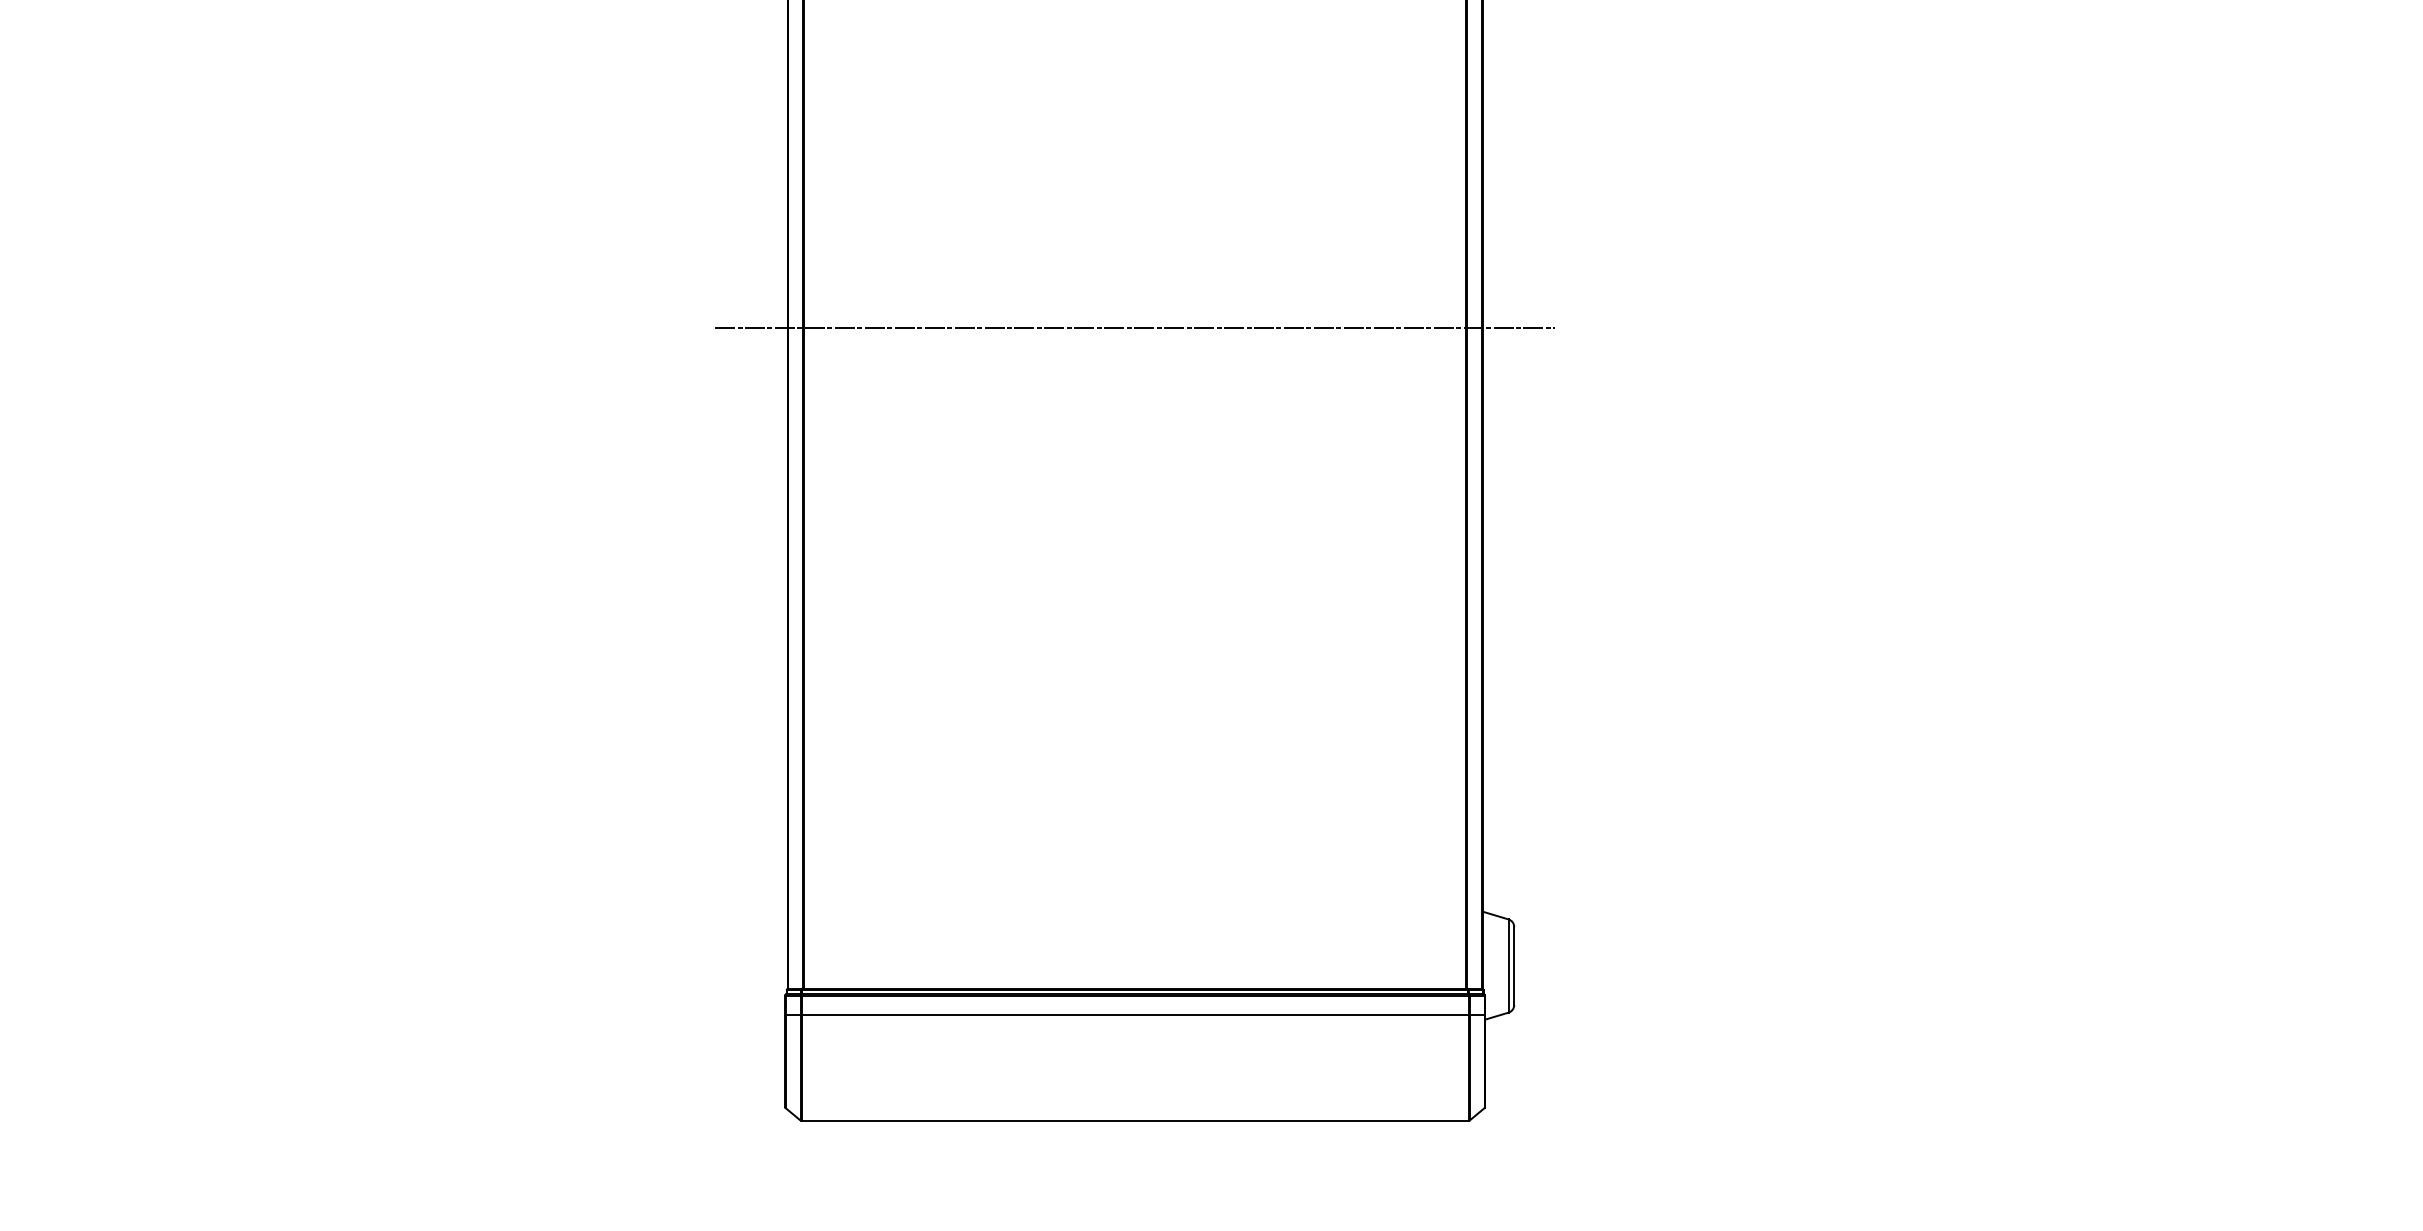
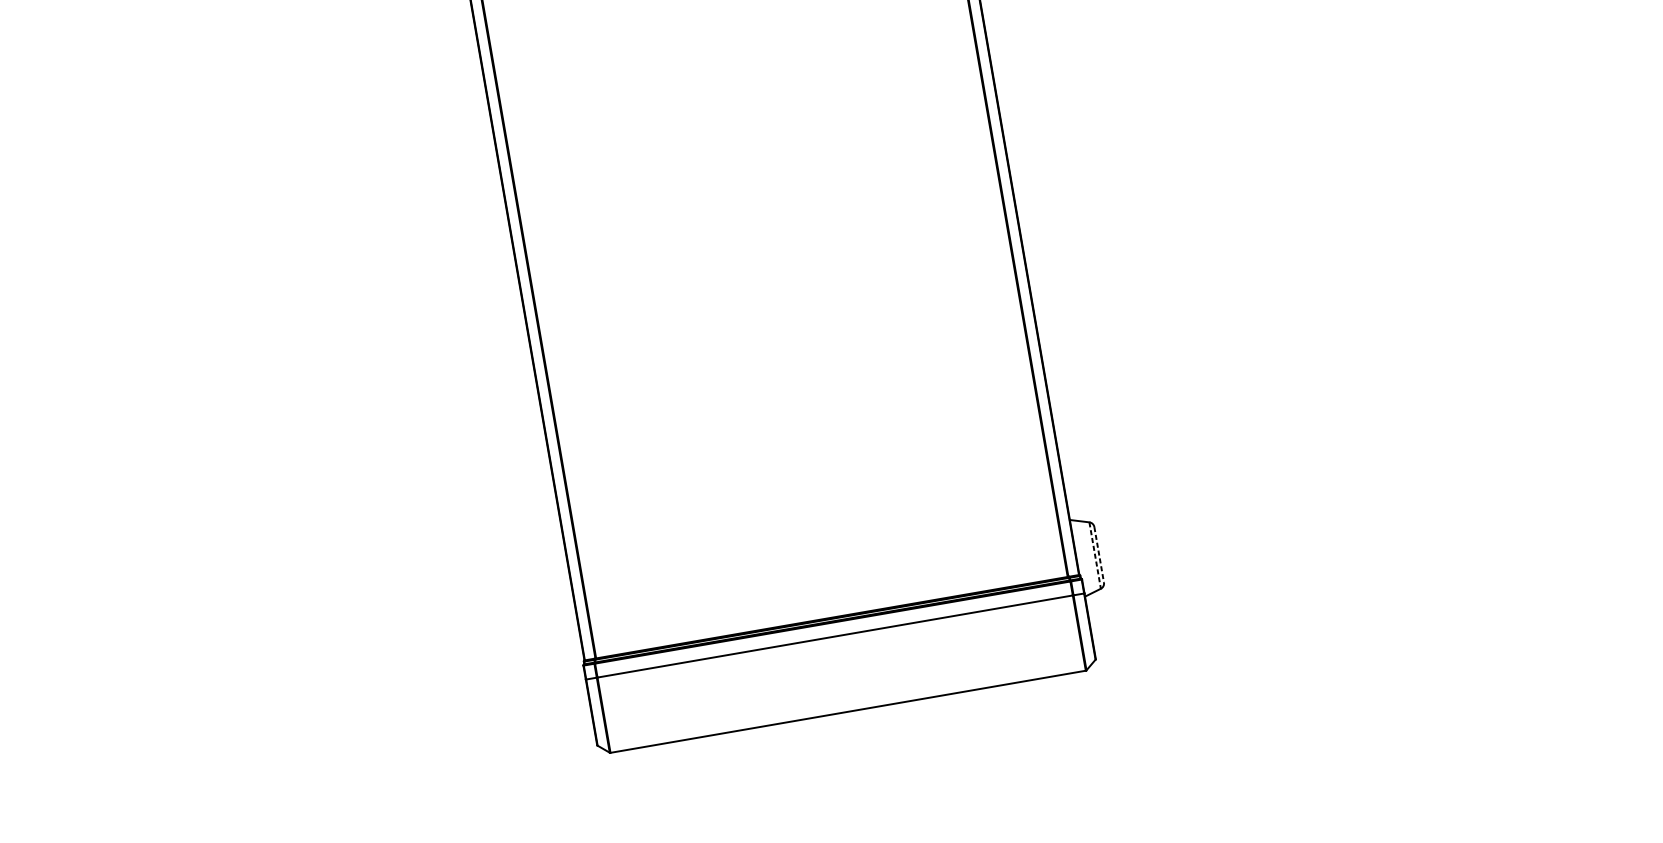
line: (1135, 328) -> (750, 147), removed
line: (1508, 966) -> (1095, 555), solid -> dashed
line: (1514, 966) -> (1099, 555), solid -> dashed

